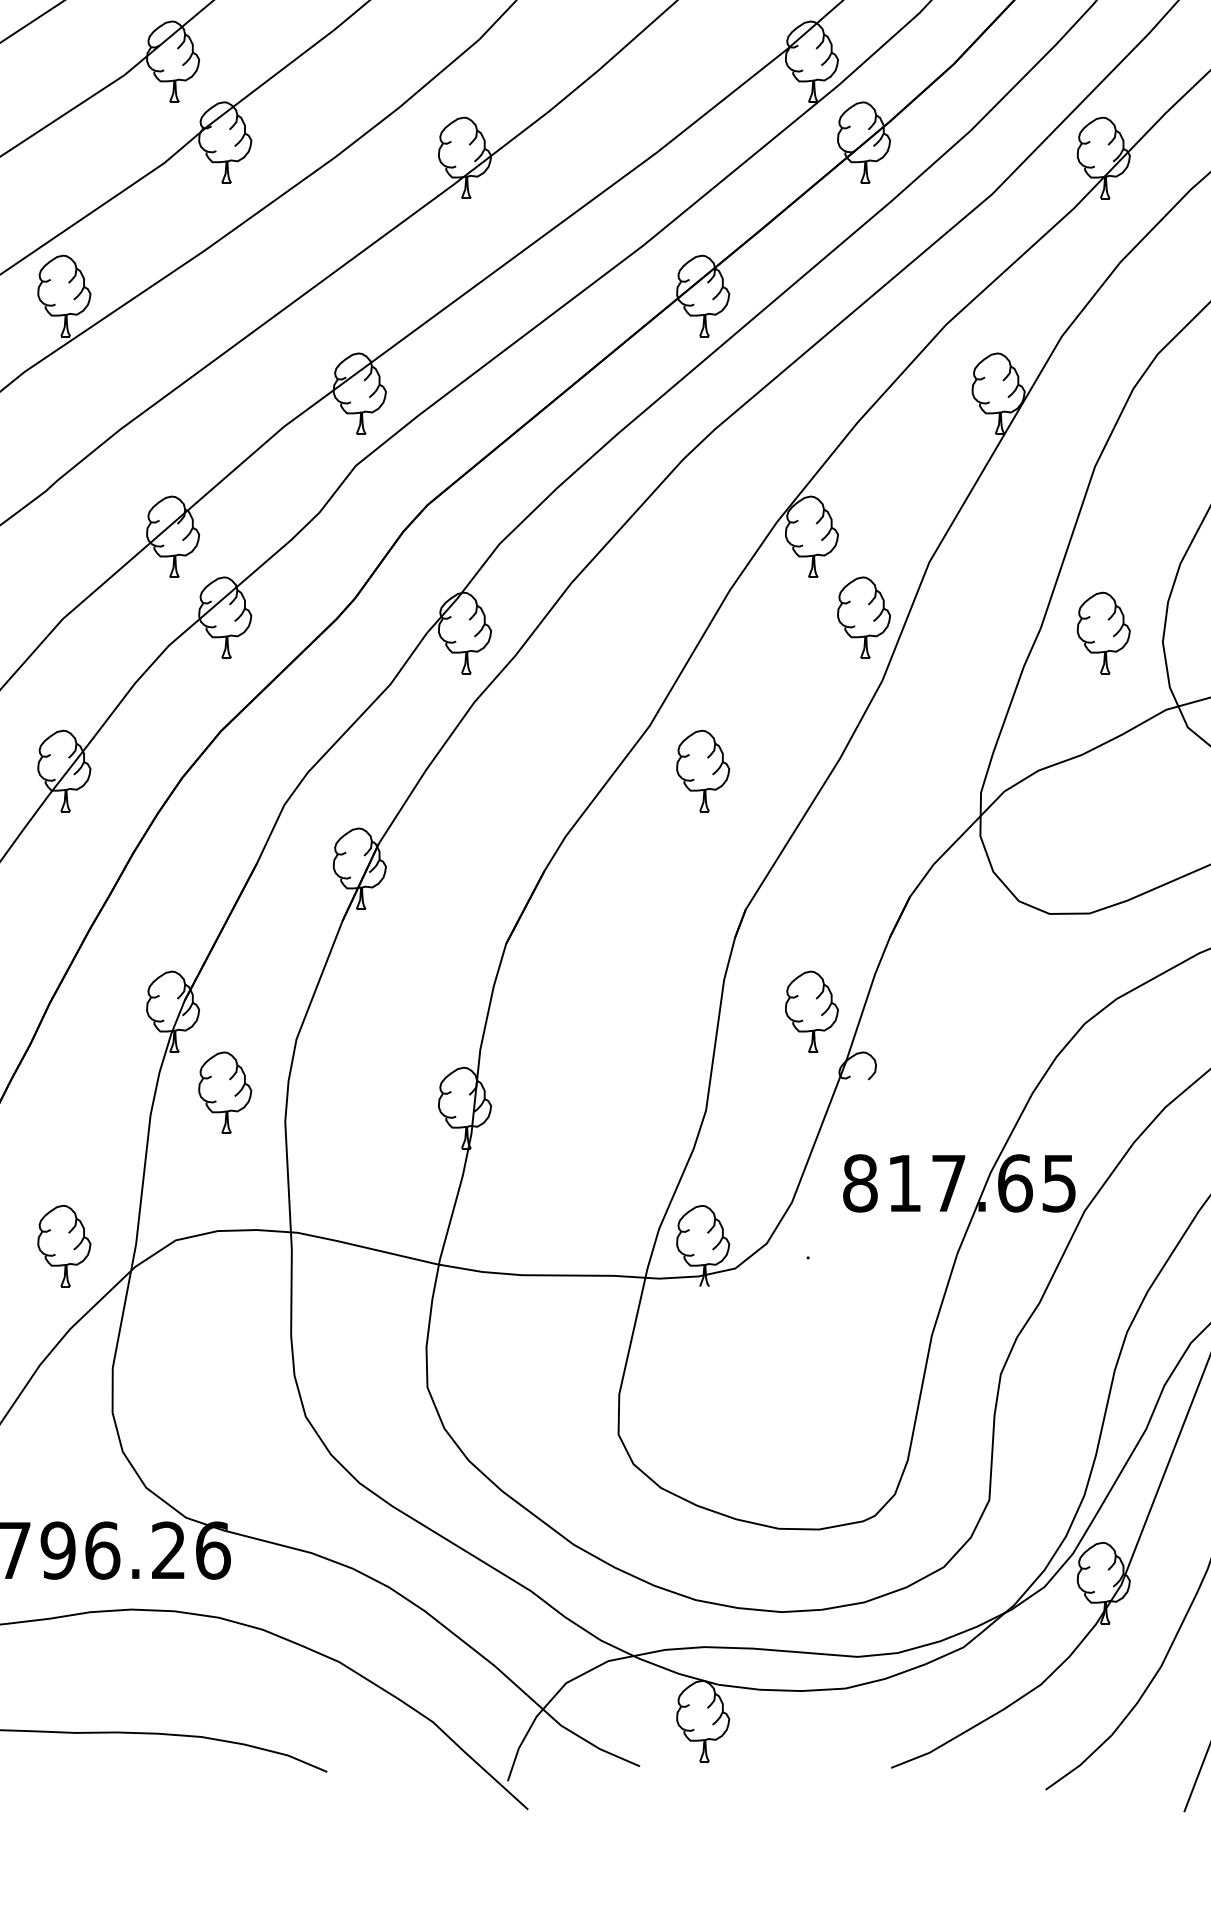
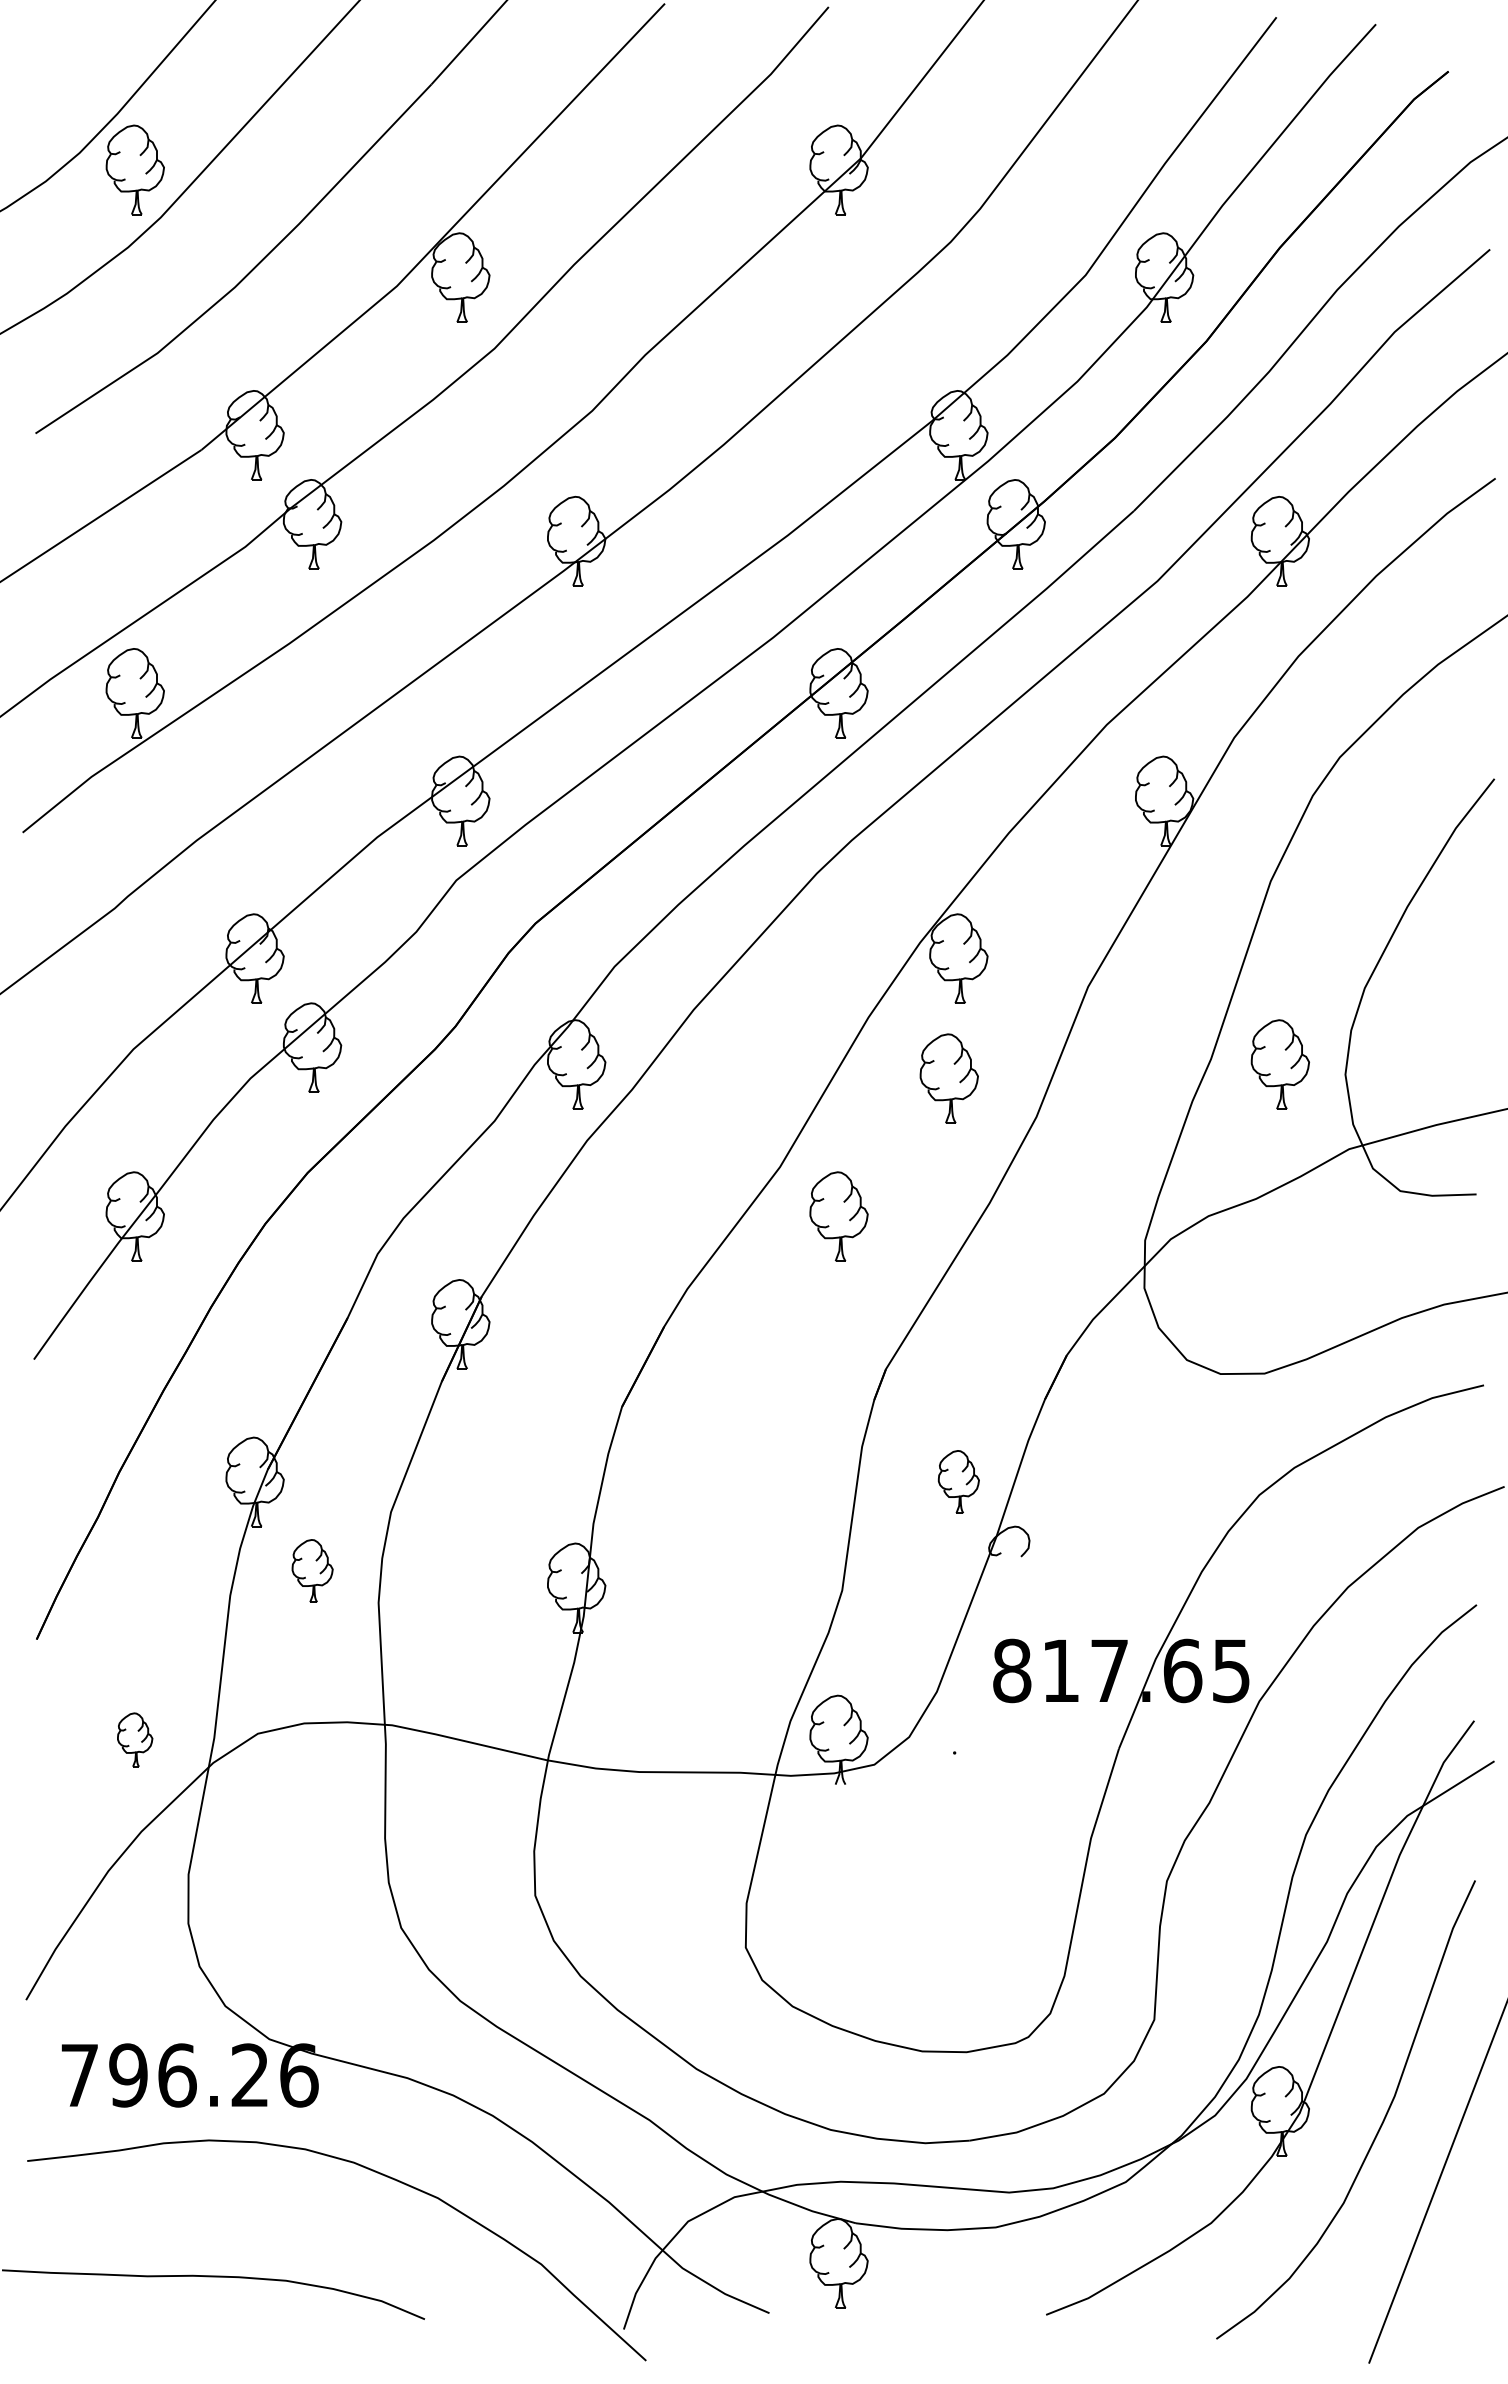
part: (863, 617) -> (948, 1078), moved
part: (811, 1011) -> (958, 1481), size x0.7
part: (225, 1092) -> (312, 1570), size x0.7
part: (63, 1245) -> (134, 1739), size x0.6

